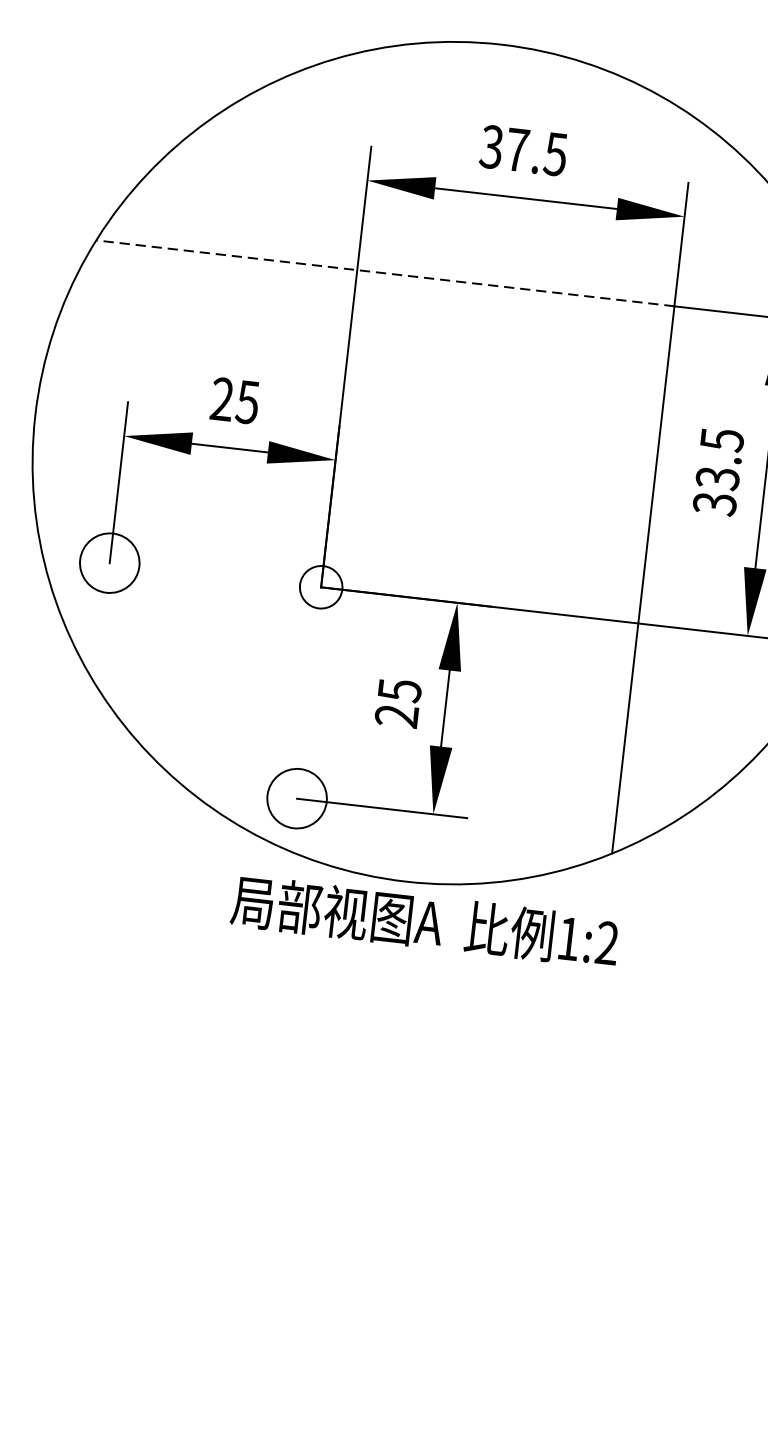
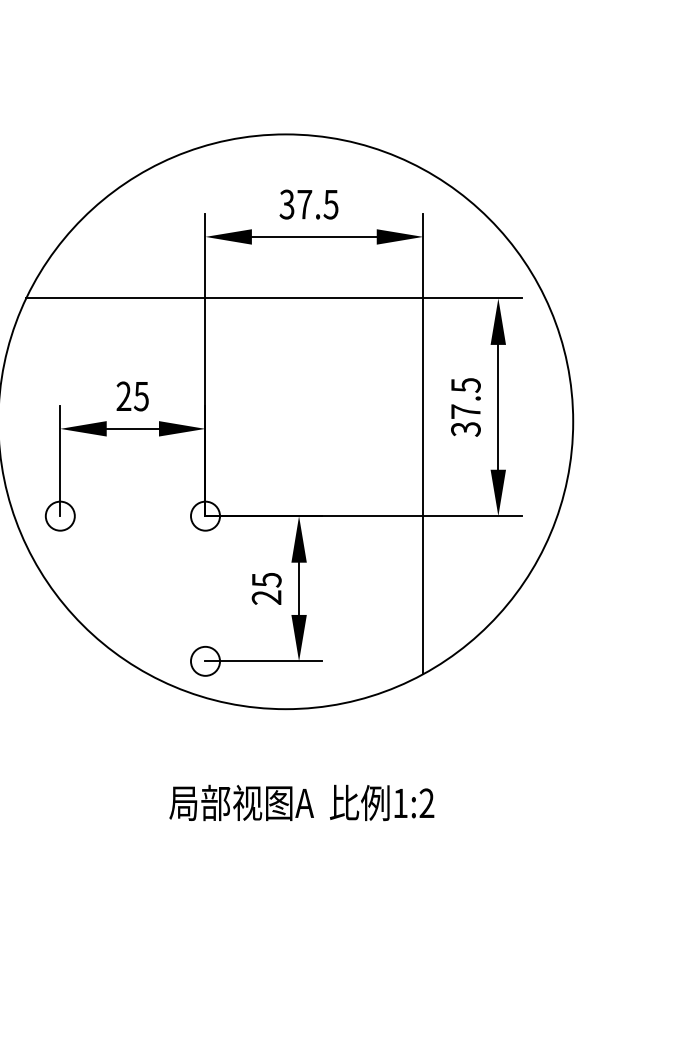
line: (384, 273) -> (224, 298), dashed -> solid
text: (717, 477) -> (465, 411), 33.5 -> 37.5
circle: (108, 562) -> (59, 515), size x0.71
circle: (297, 797) -> (205, 660), size x0.71
text: (424, 921) -> (301, 802), moved

